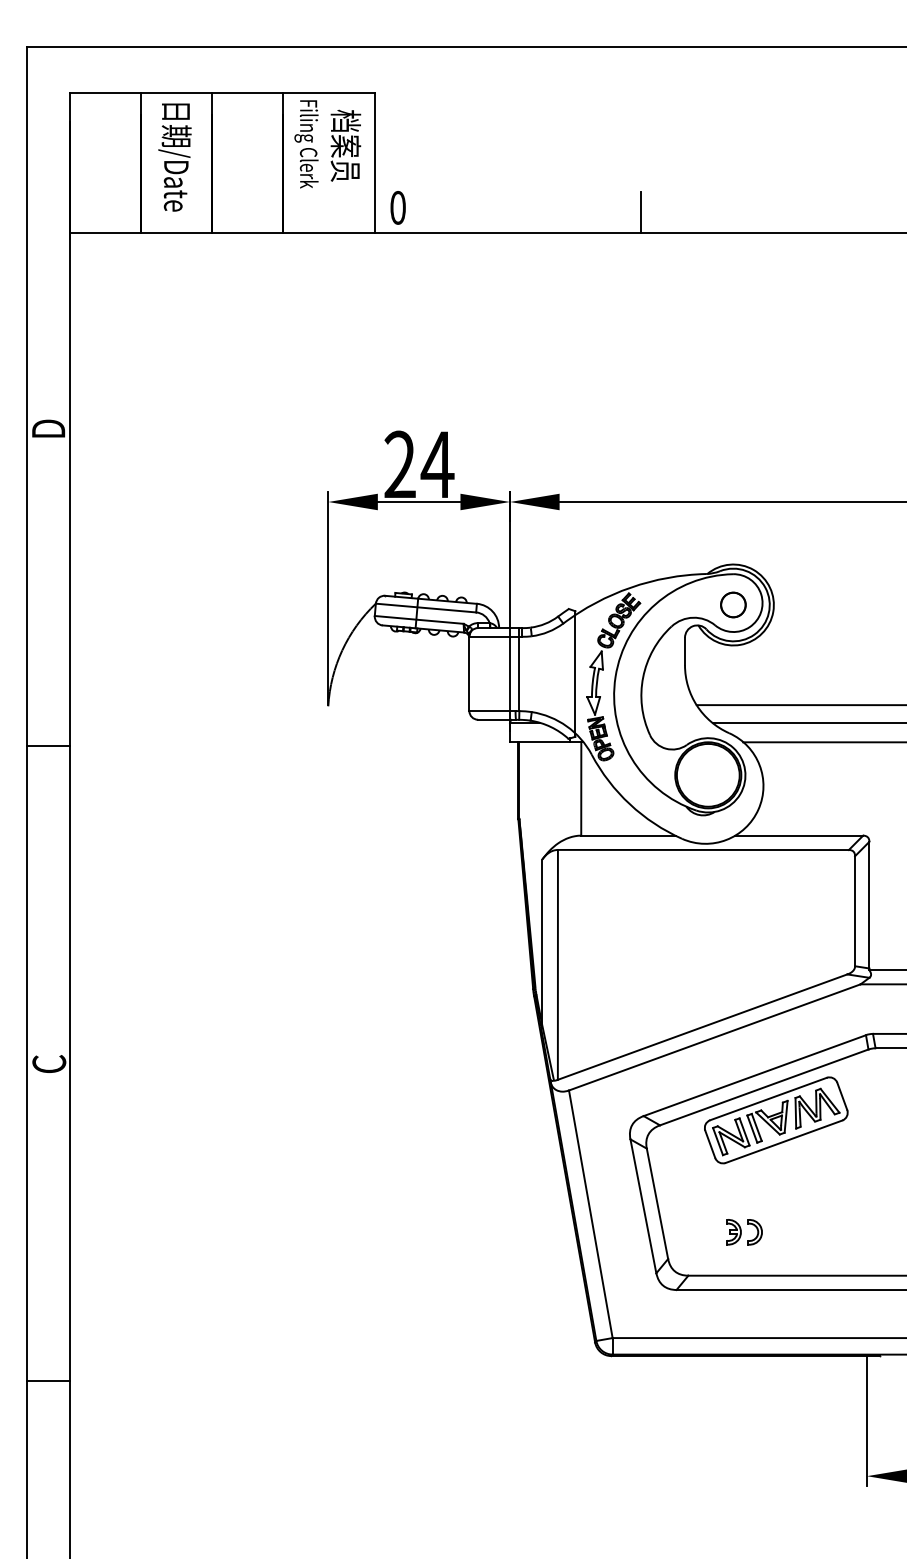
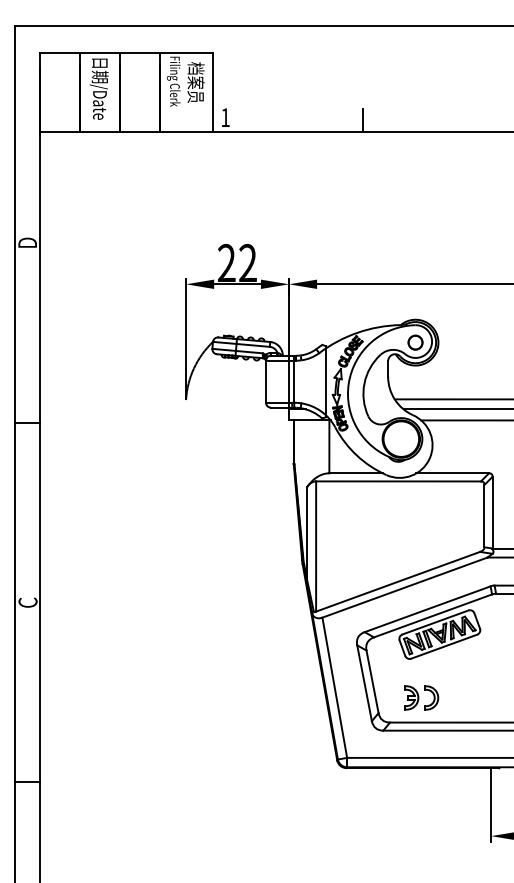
text: (397, 207) -> (225, 117), 0 -> 1
text: (436, 463) -> (247, 262), 24 -> 22
part: (743, 1231) -> (421, 697), size x1.67

